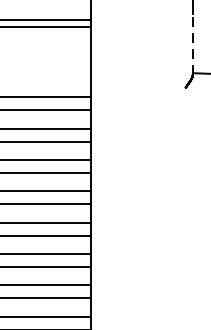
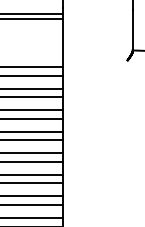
line: (192, 44) -> (132, 30), dashed -> solid

